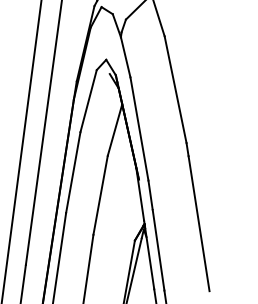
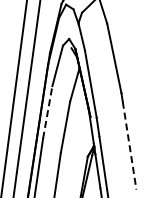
line: (72, 172) -> (47, 112), solid -> dashed
line: (198, 224) -> (129, 146), solid -> dashed

